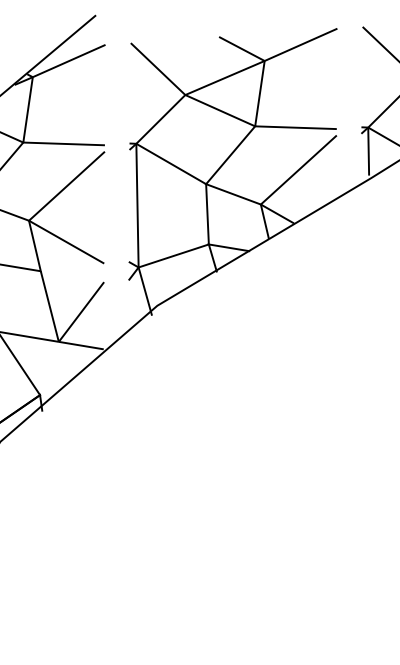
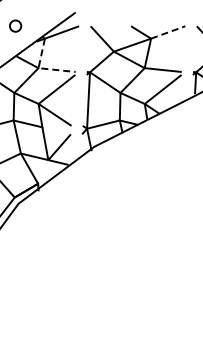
line: (301, 44) -> (168, 32), solid -> dashed
line: (29, 142) -> (41, 68), solid -> dashed

